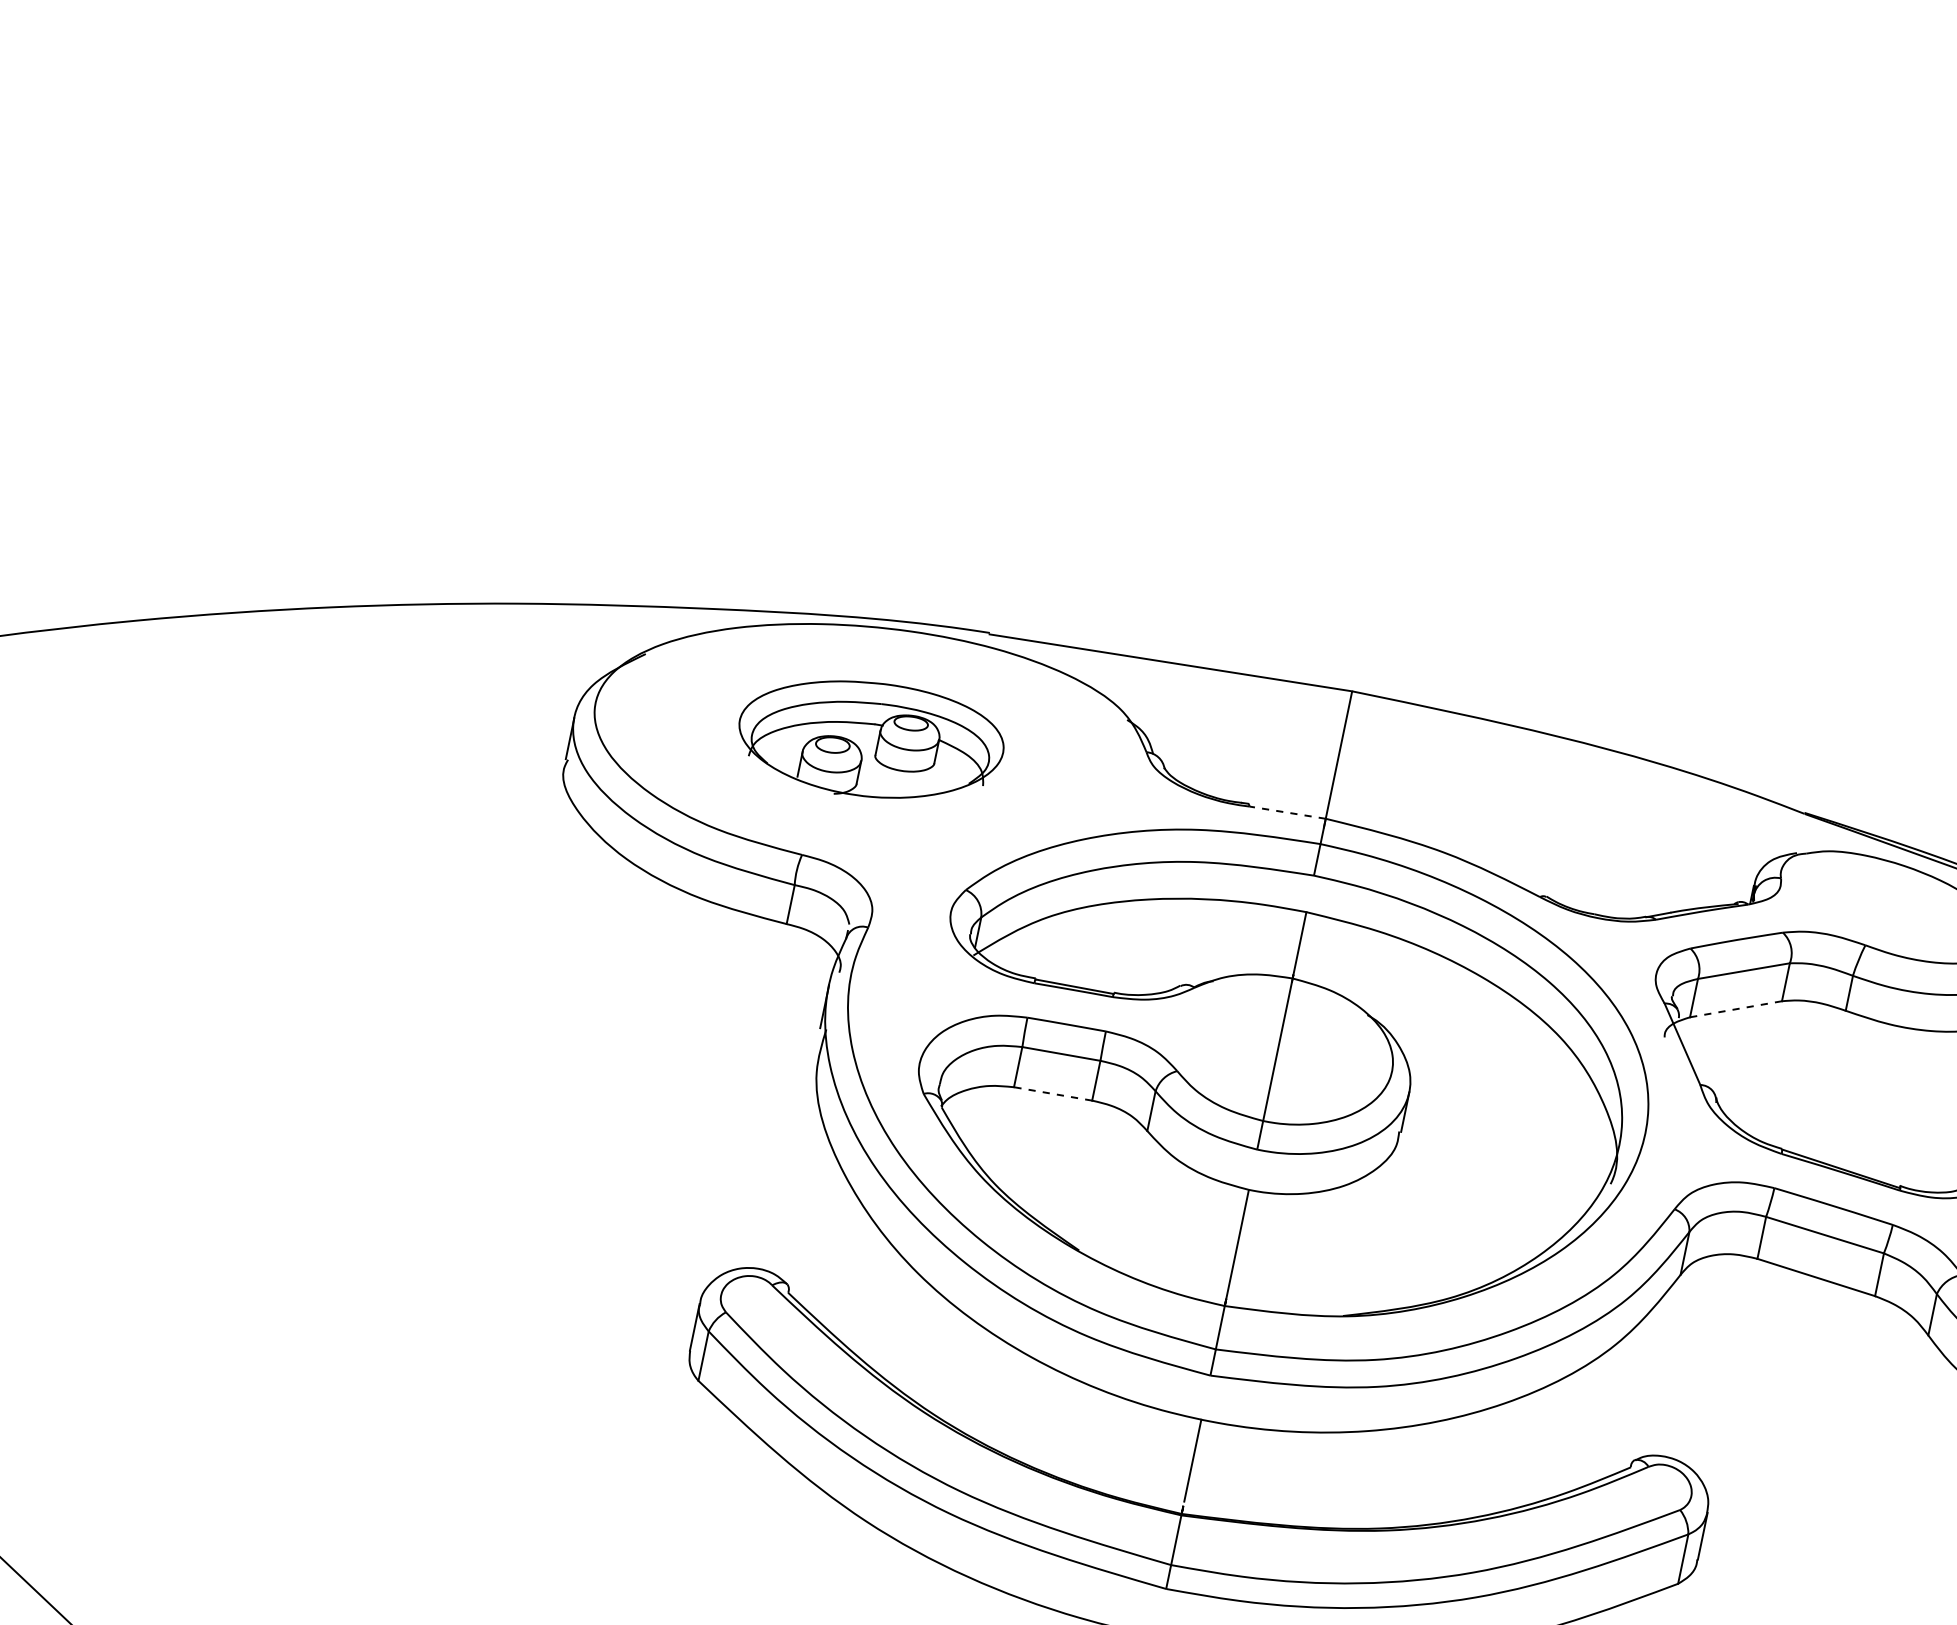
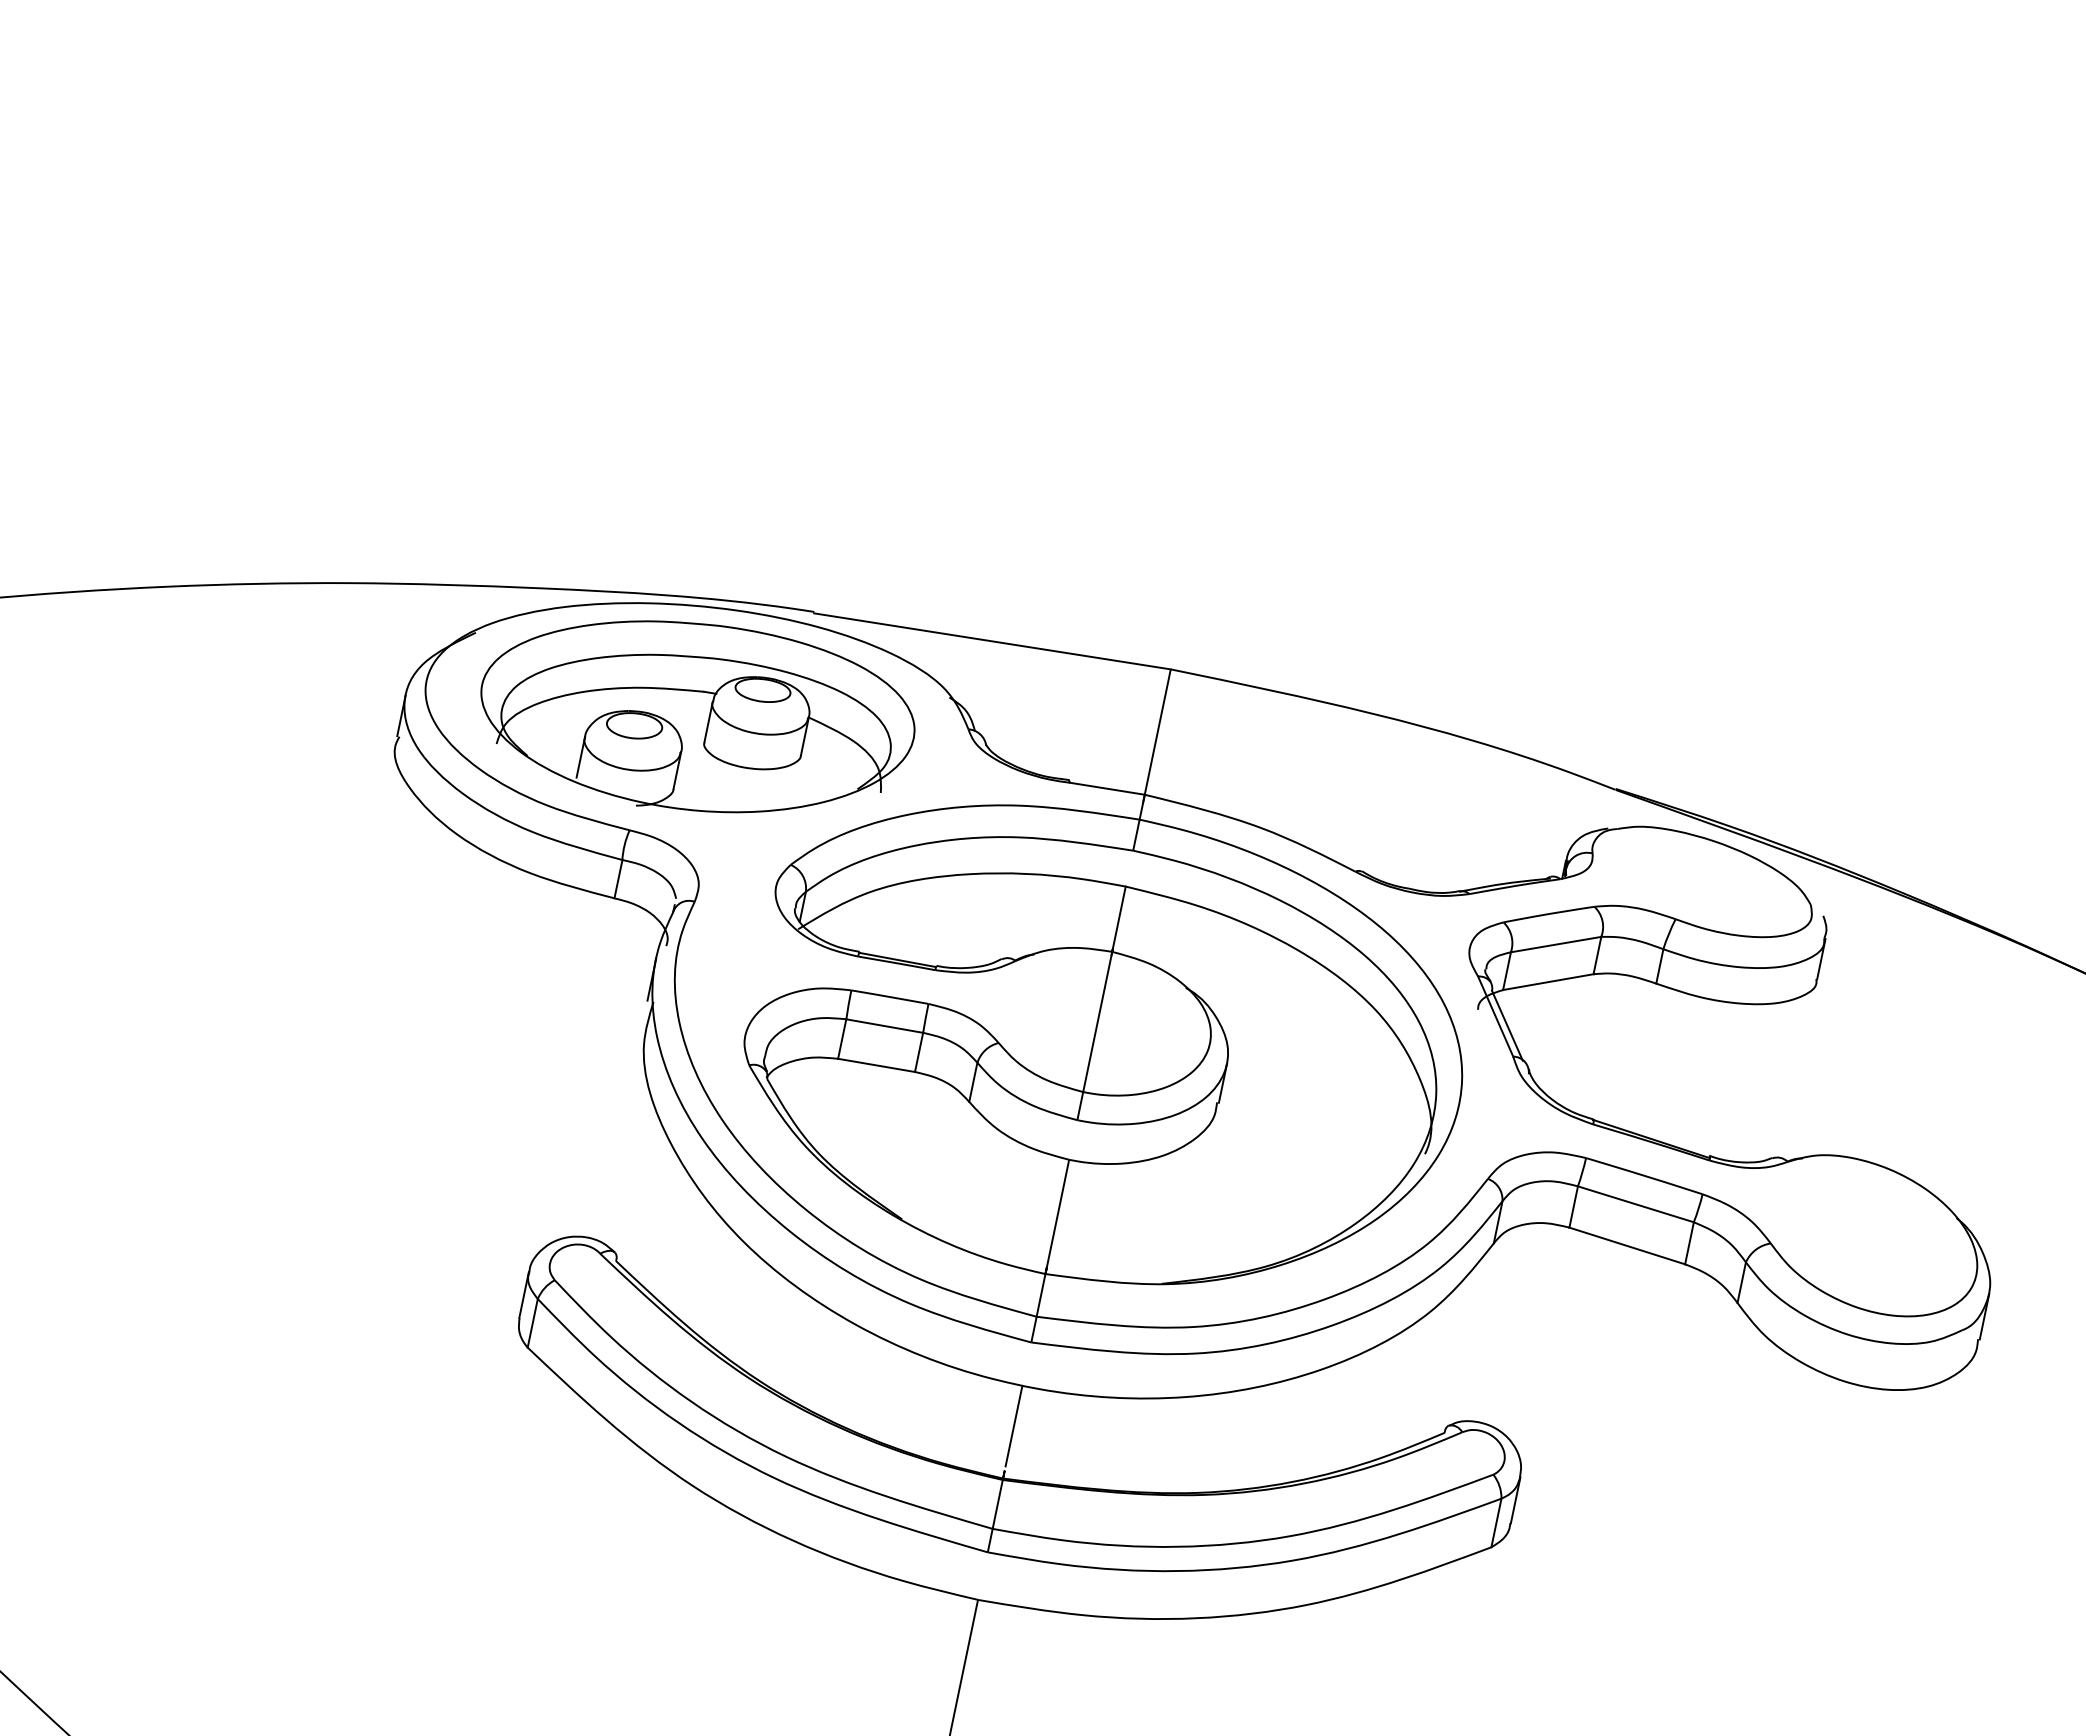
part: (871, 739) -> (697, 716), size x1.67
line: (1287, 812) -> (1107, 788), dashed -> solid
line: (1736, 1009) -> (1548, 982), dashed -> solid
line: (1694, 1053) -> (1507, 1025), added
line: (1053, 1094) -> (876, 1065), dashed -> solid

